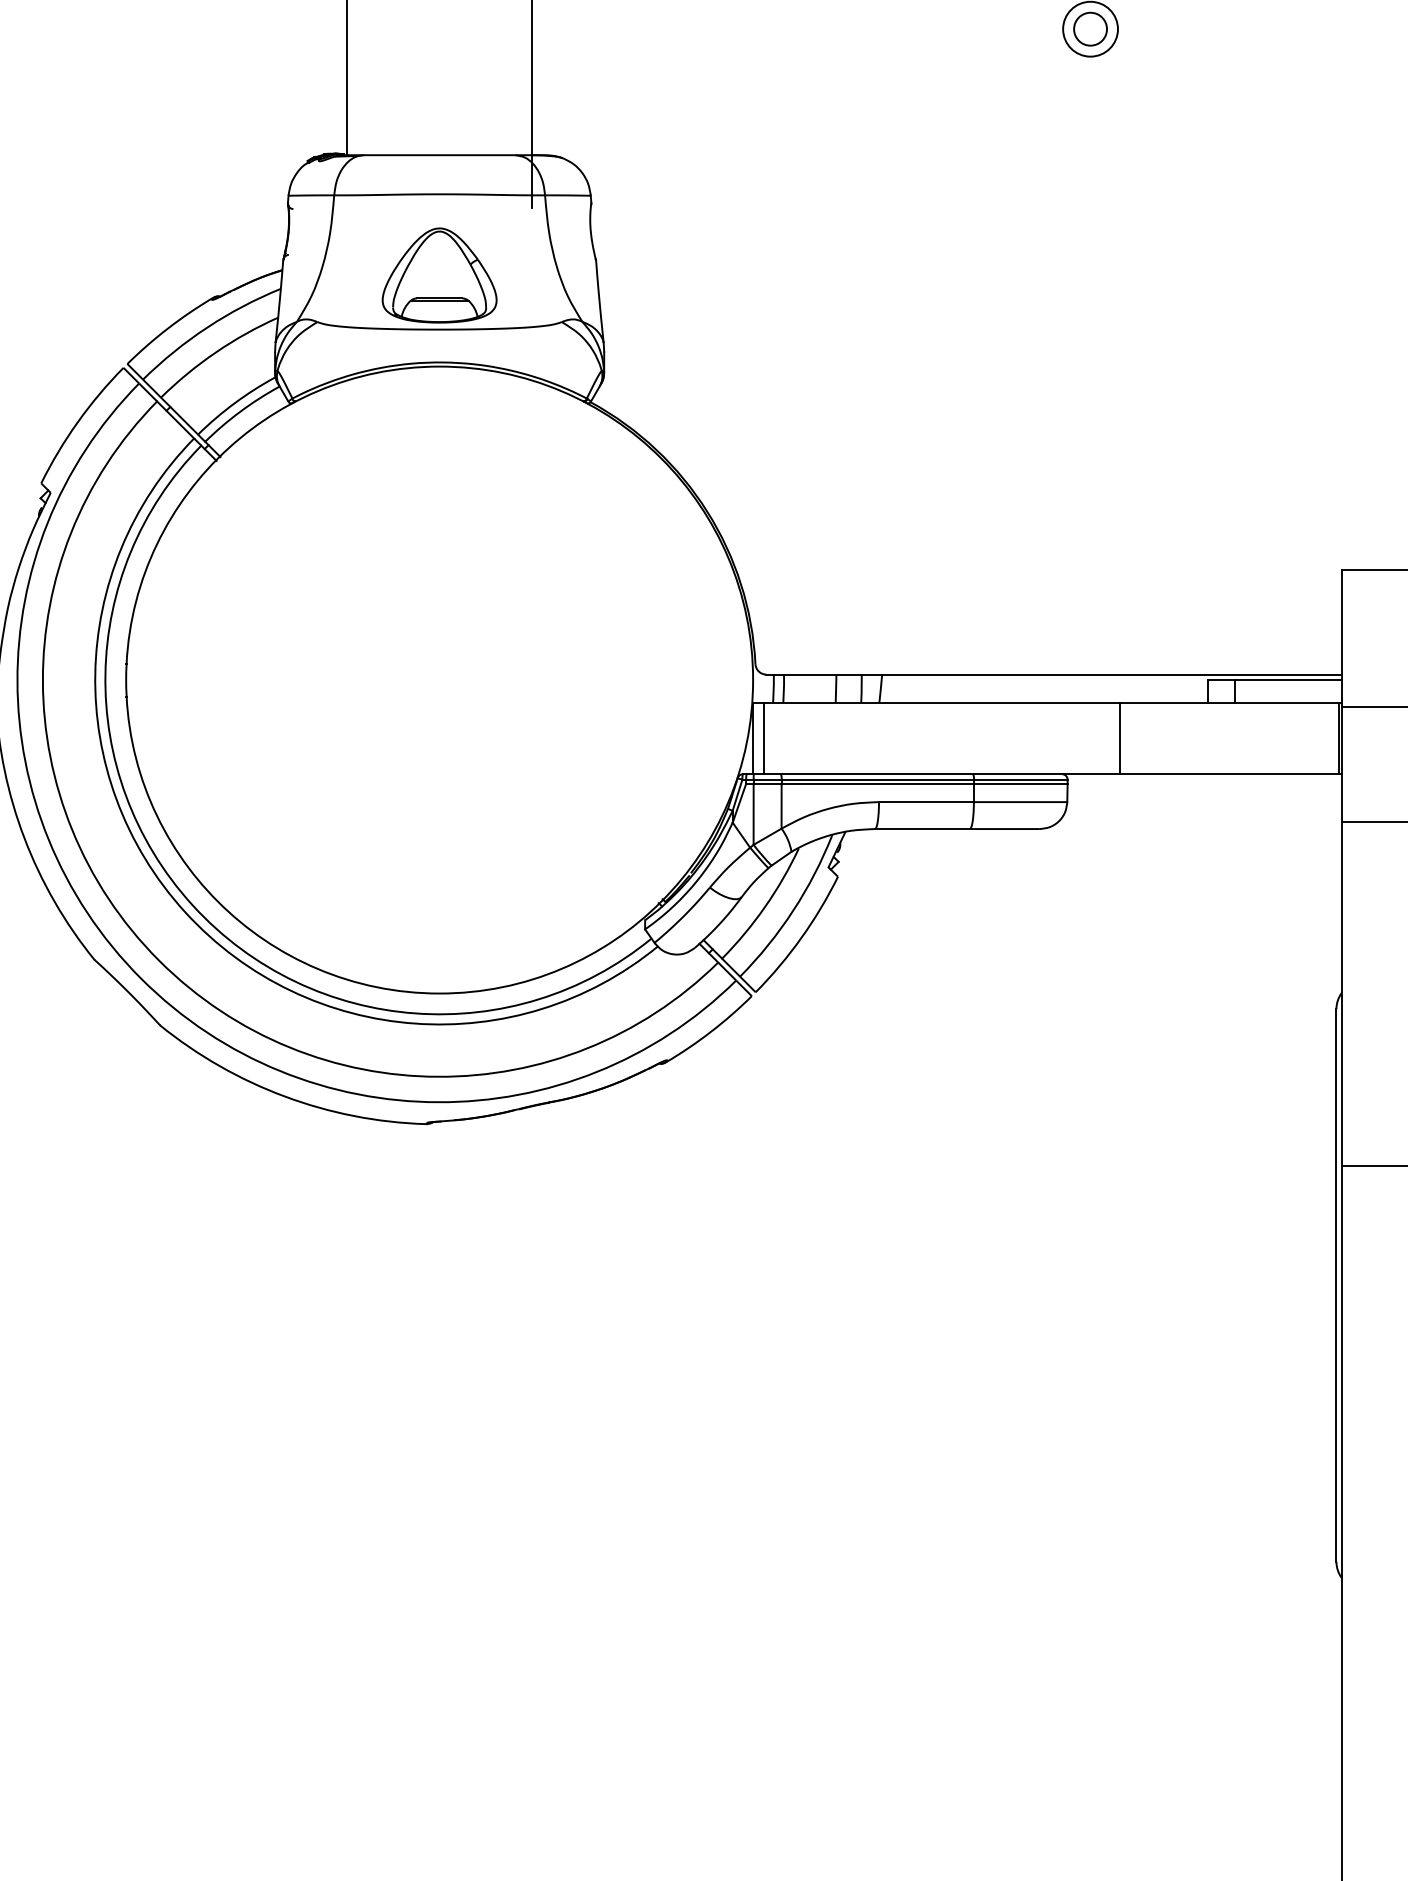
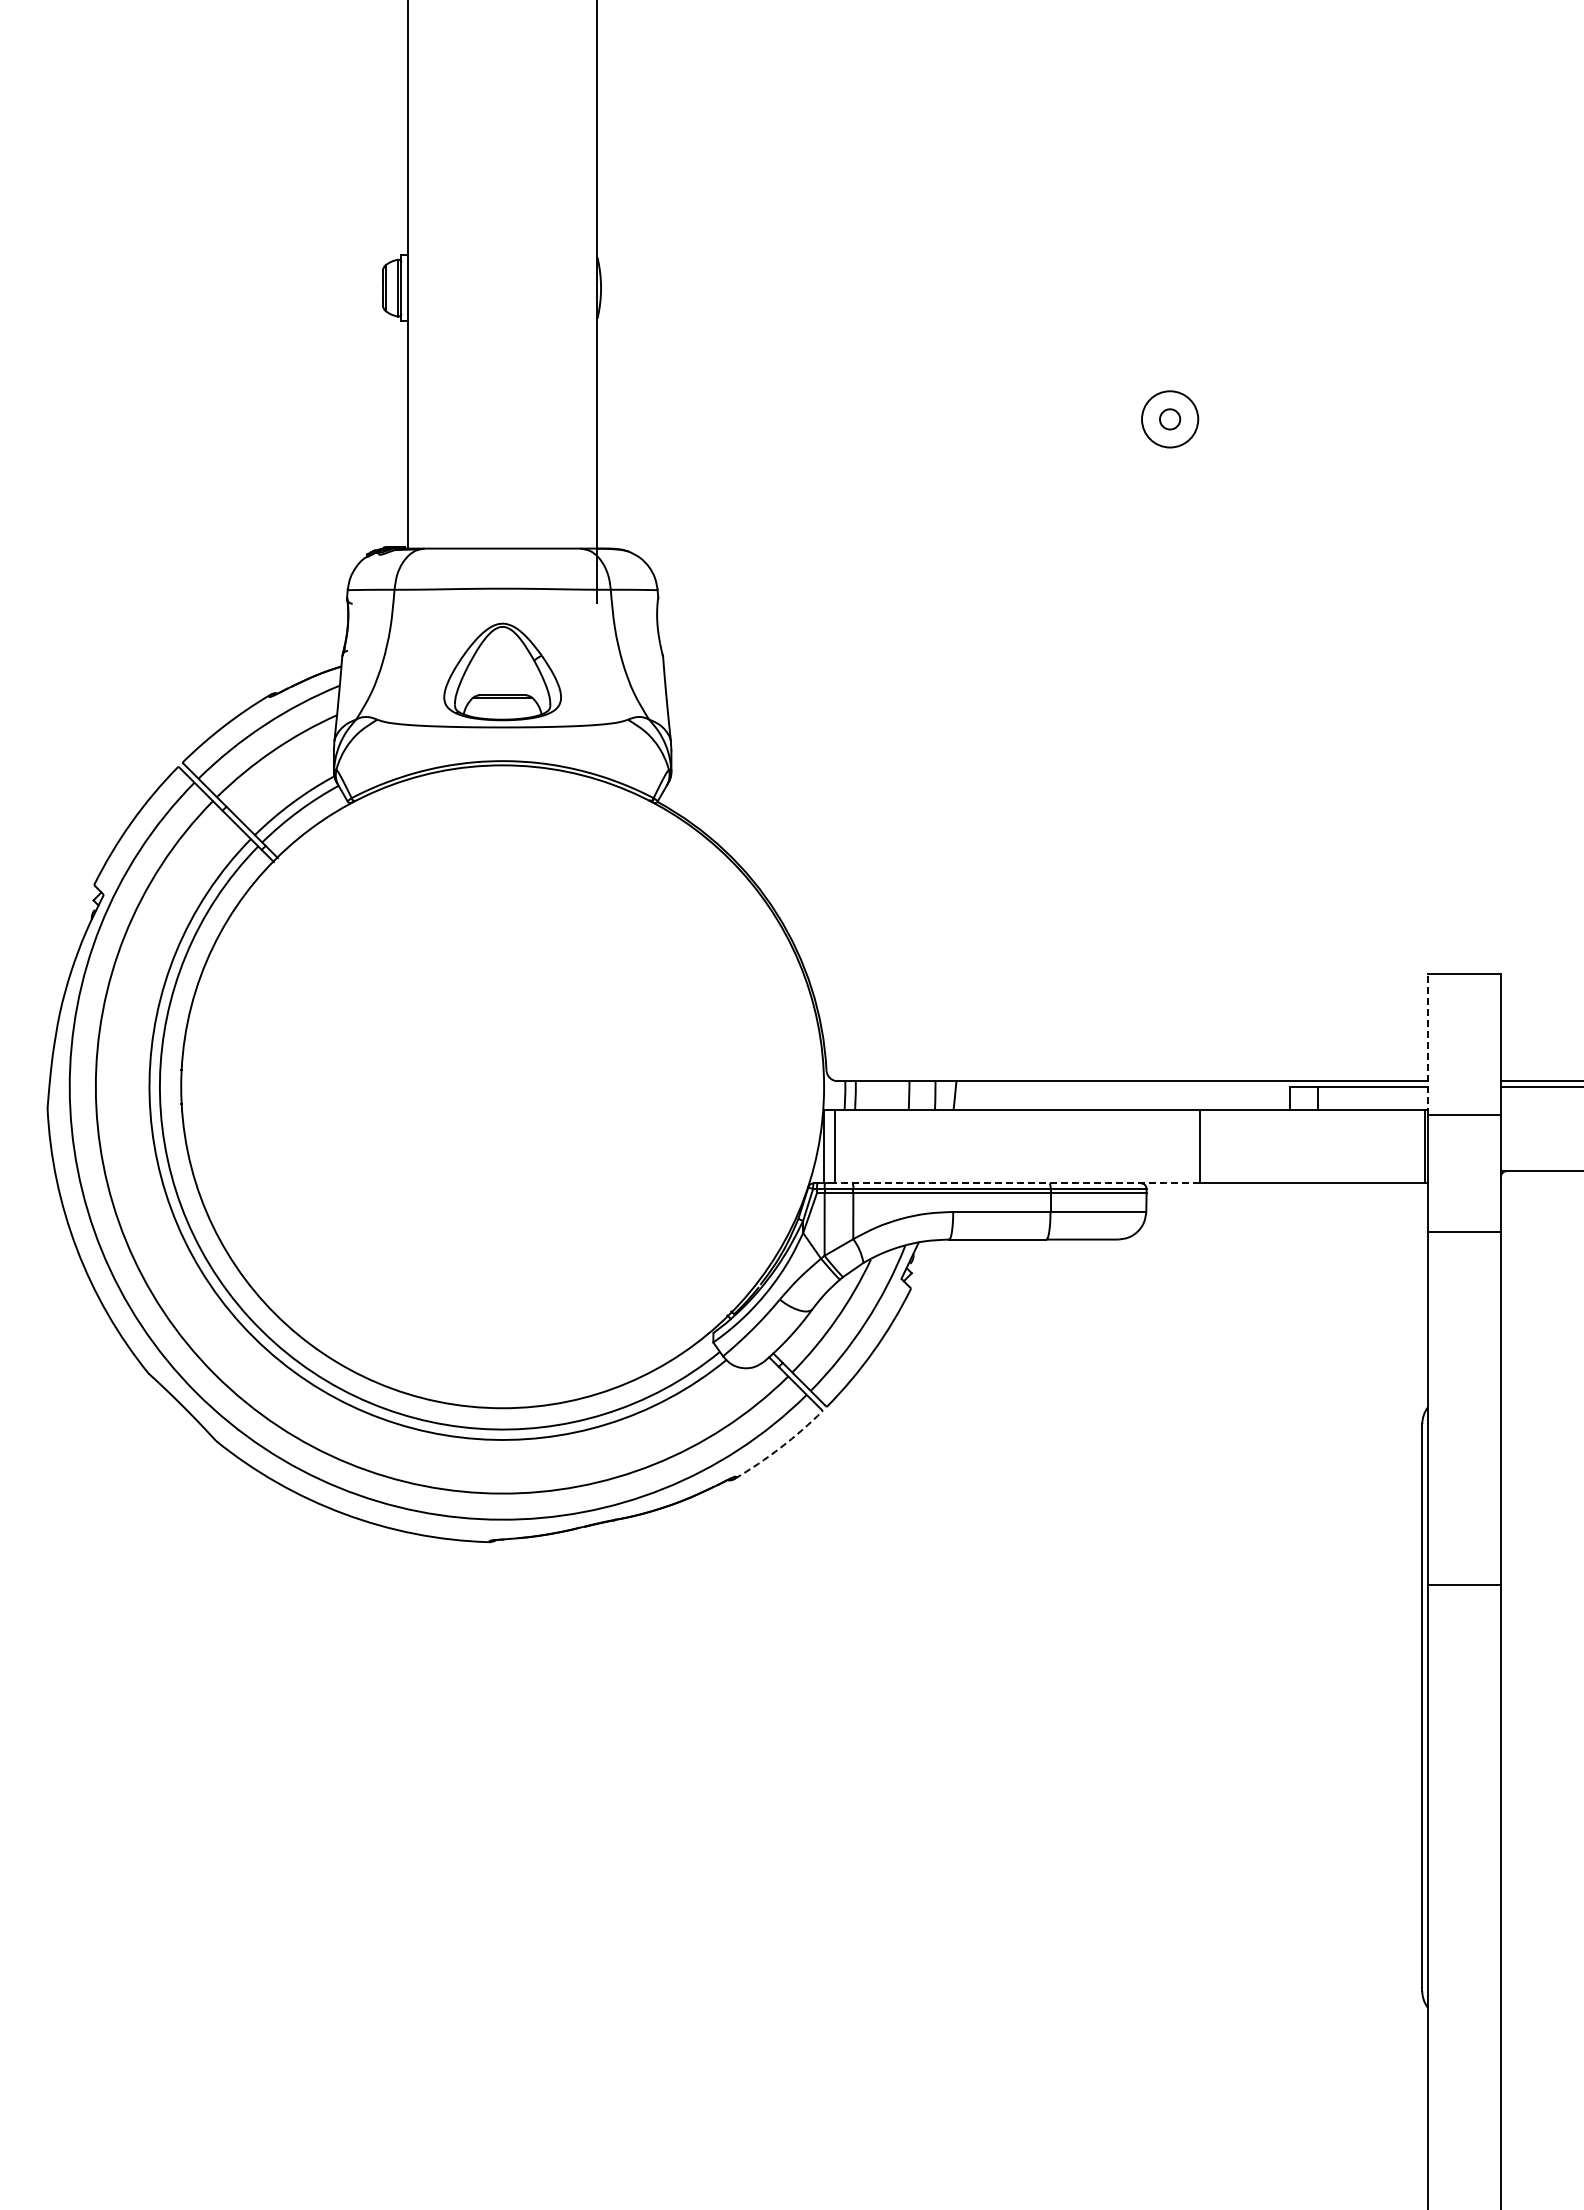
circle: (1089, 29) -> (1169, 419), size x0.6
line: (1341, 638) -> (1427, 1044), solid -> dashed
line: (941, 774) -> (1017, 1183), solid -> dashed
arc: (710, 1031) -> (780, 1447), solid -> dashed

